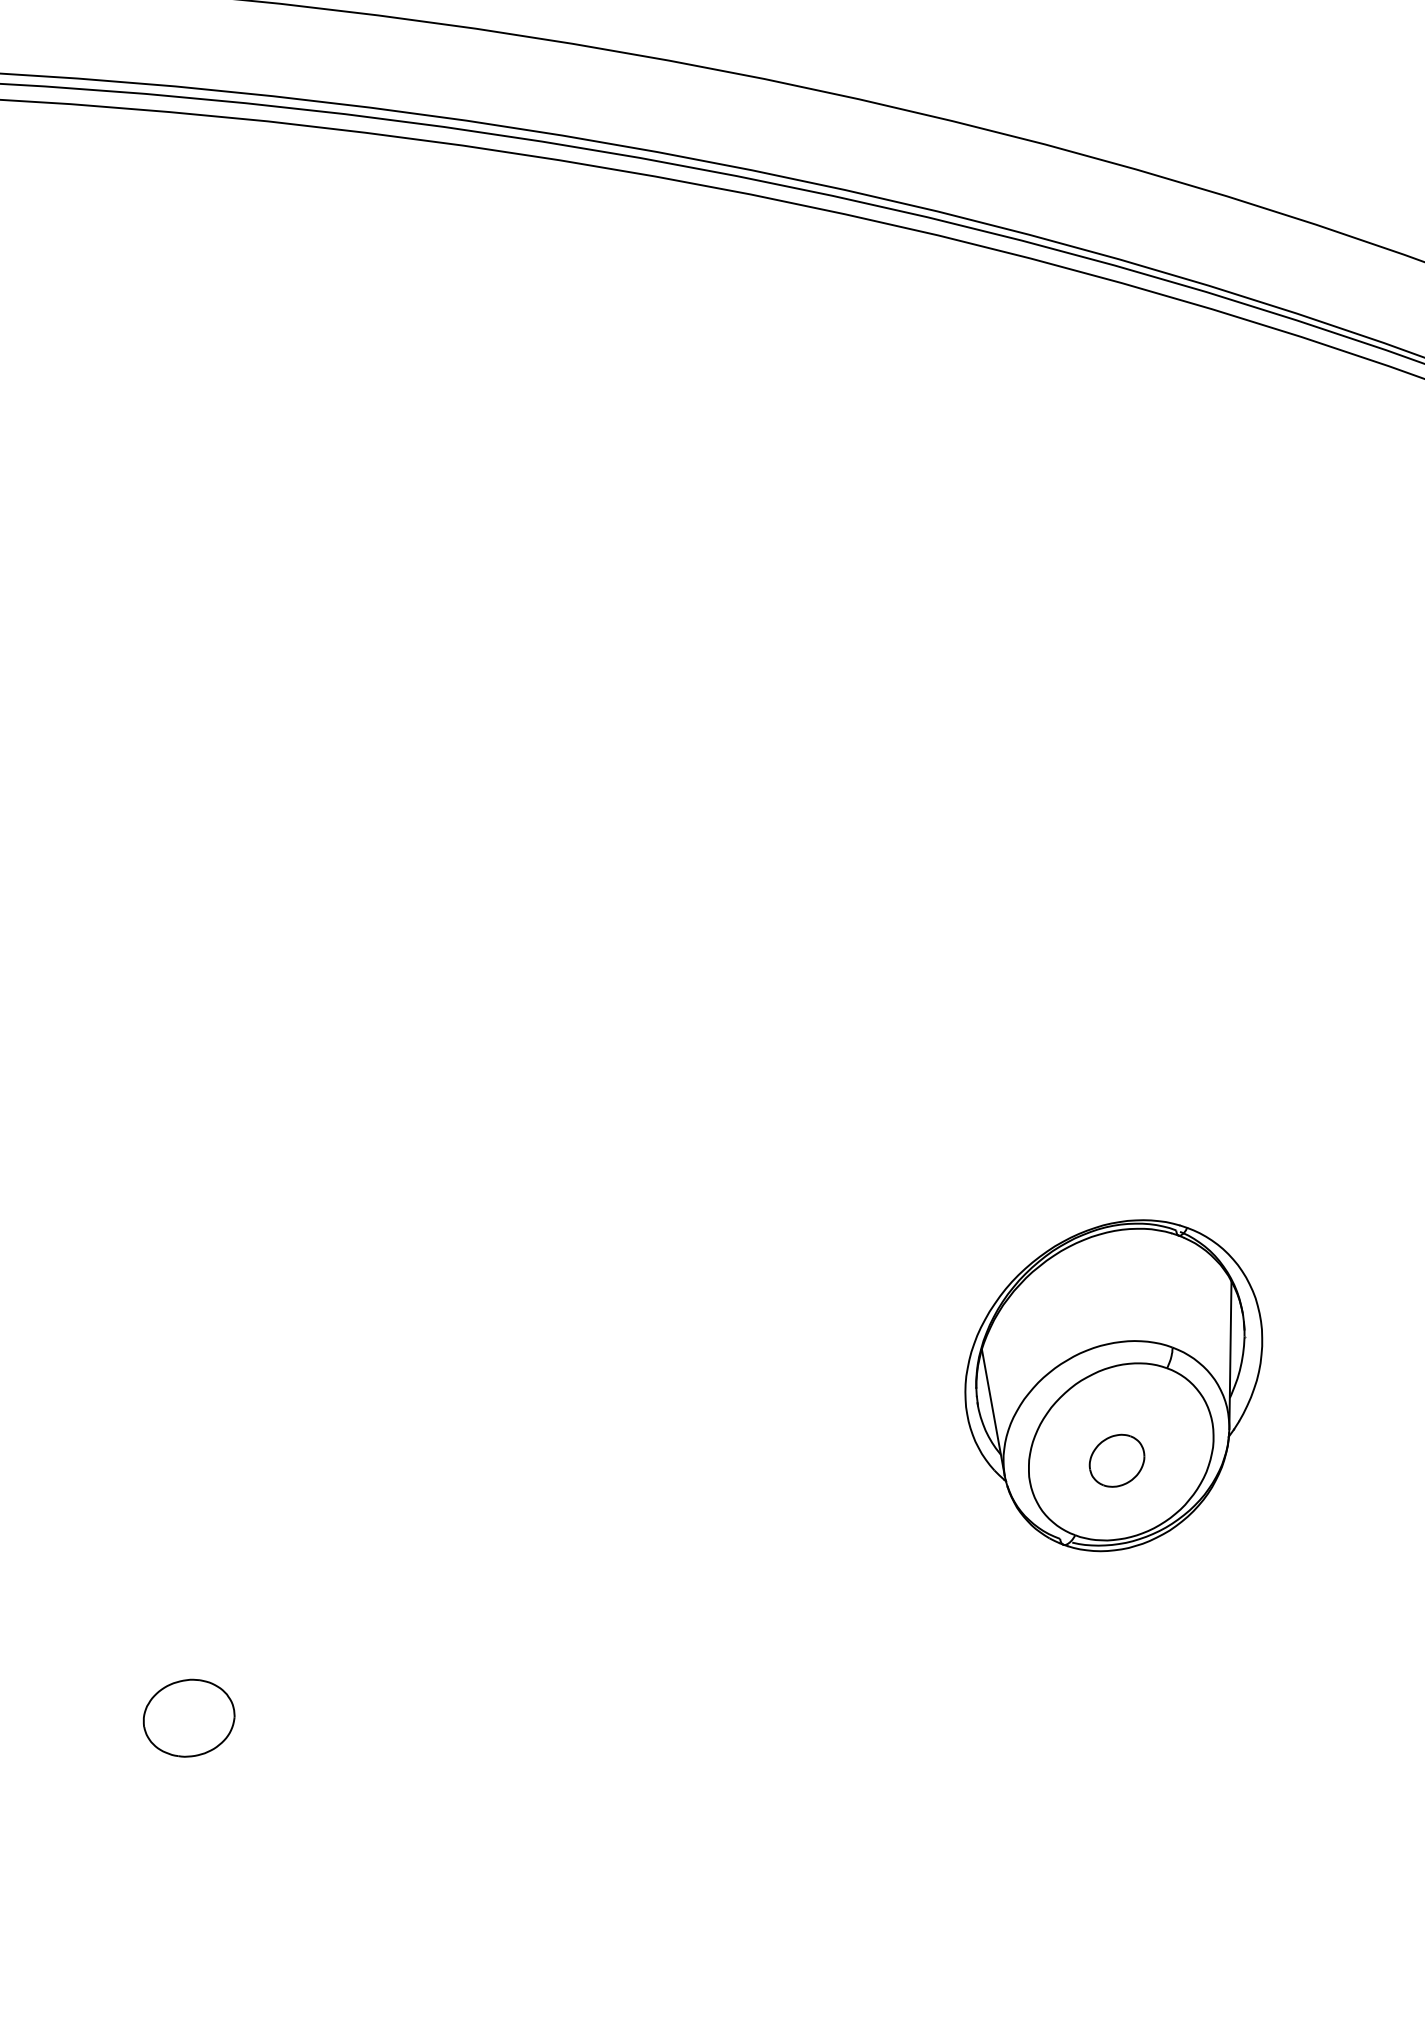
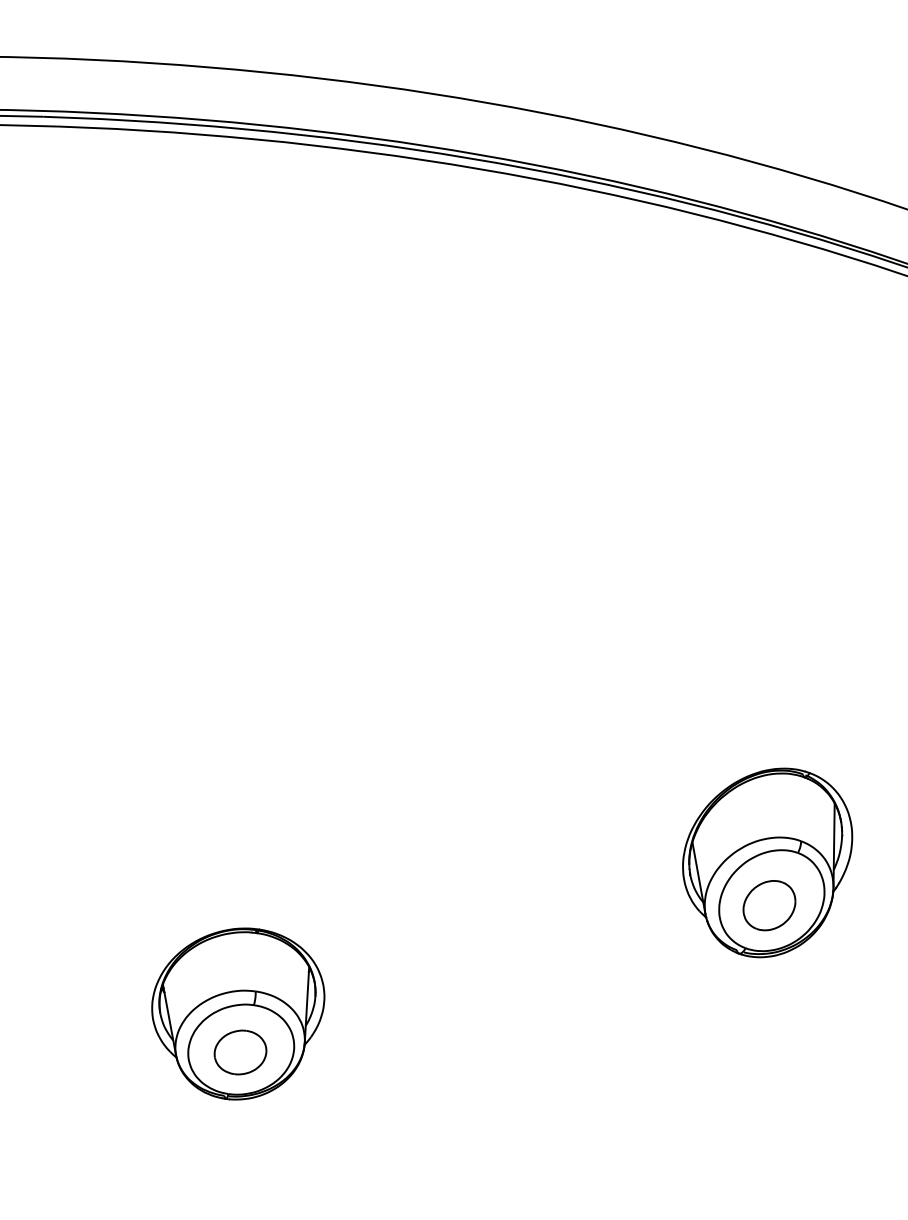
part: (1117, 1460) -> (769, 905), size x1.67
part: (185, 1649) -> (238, 1013), added

